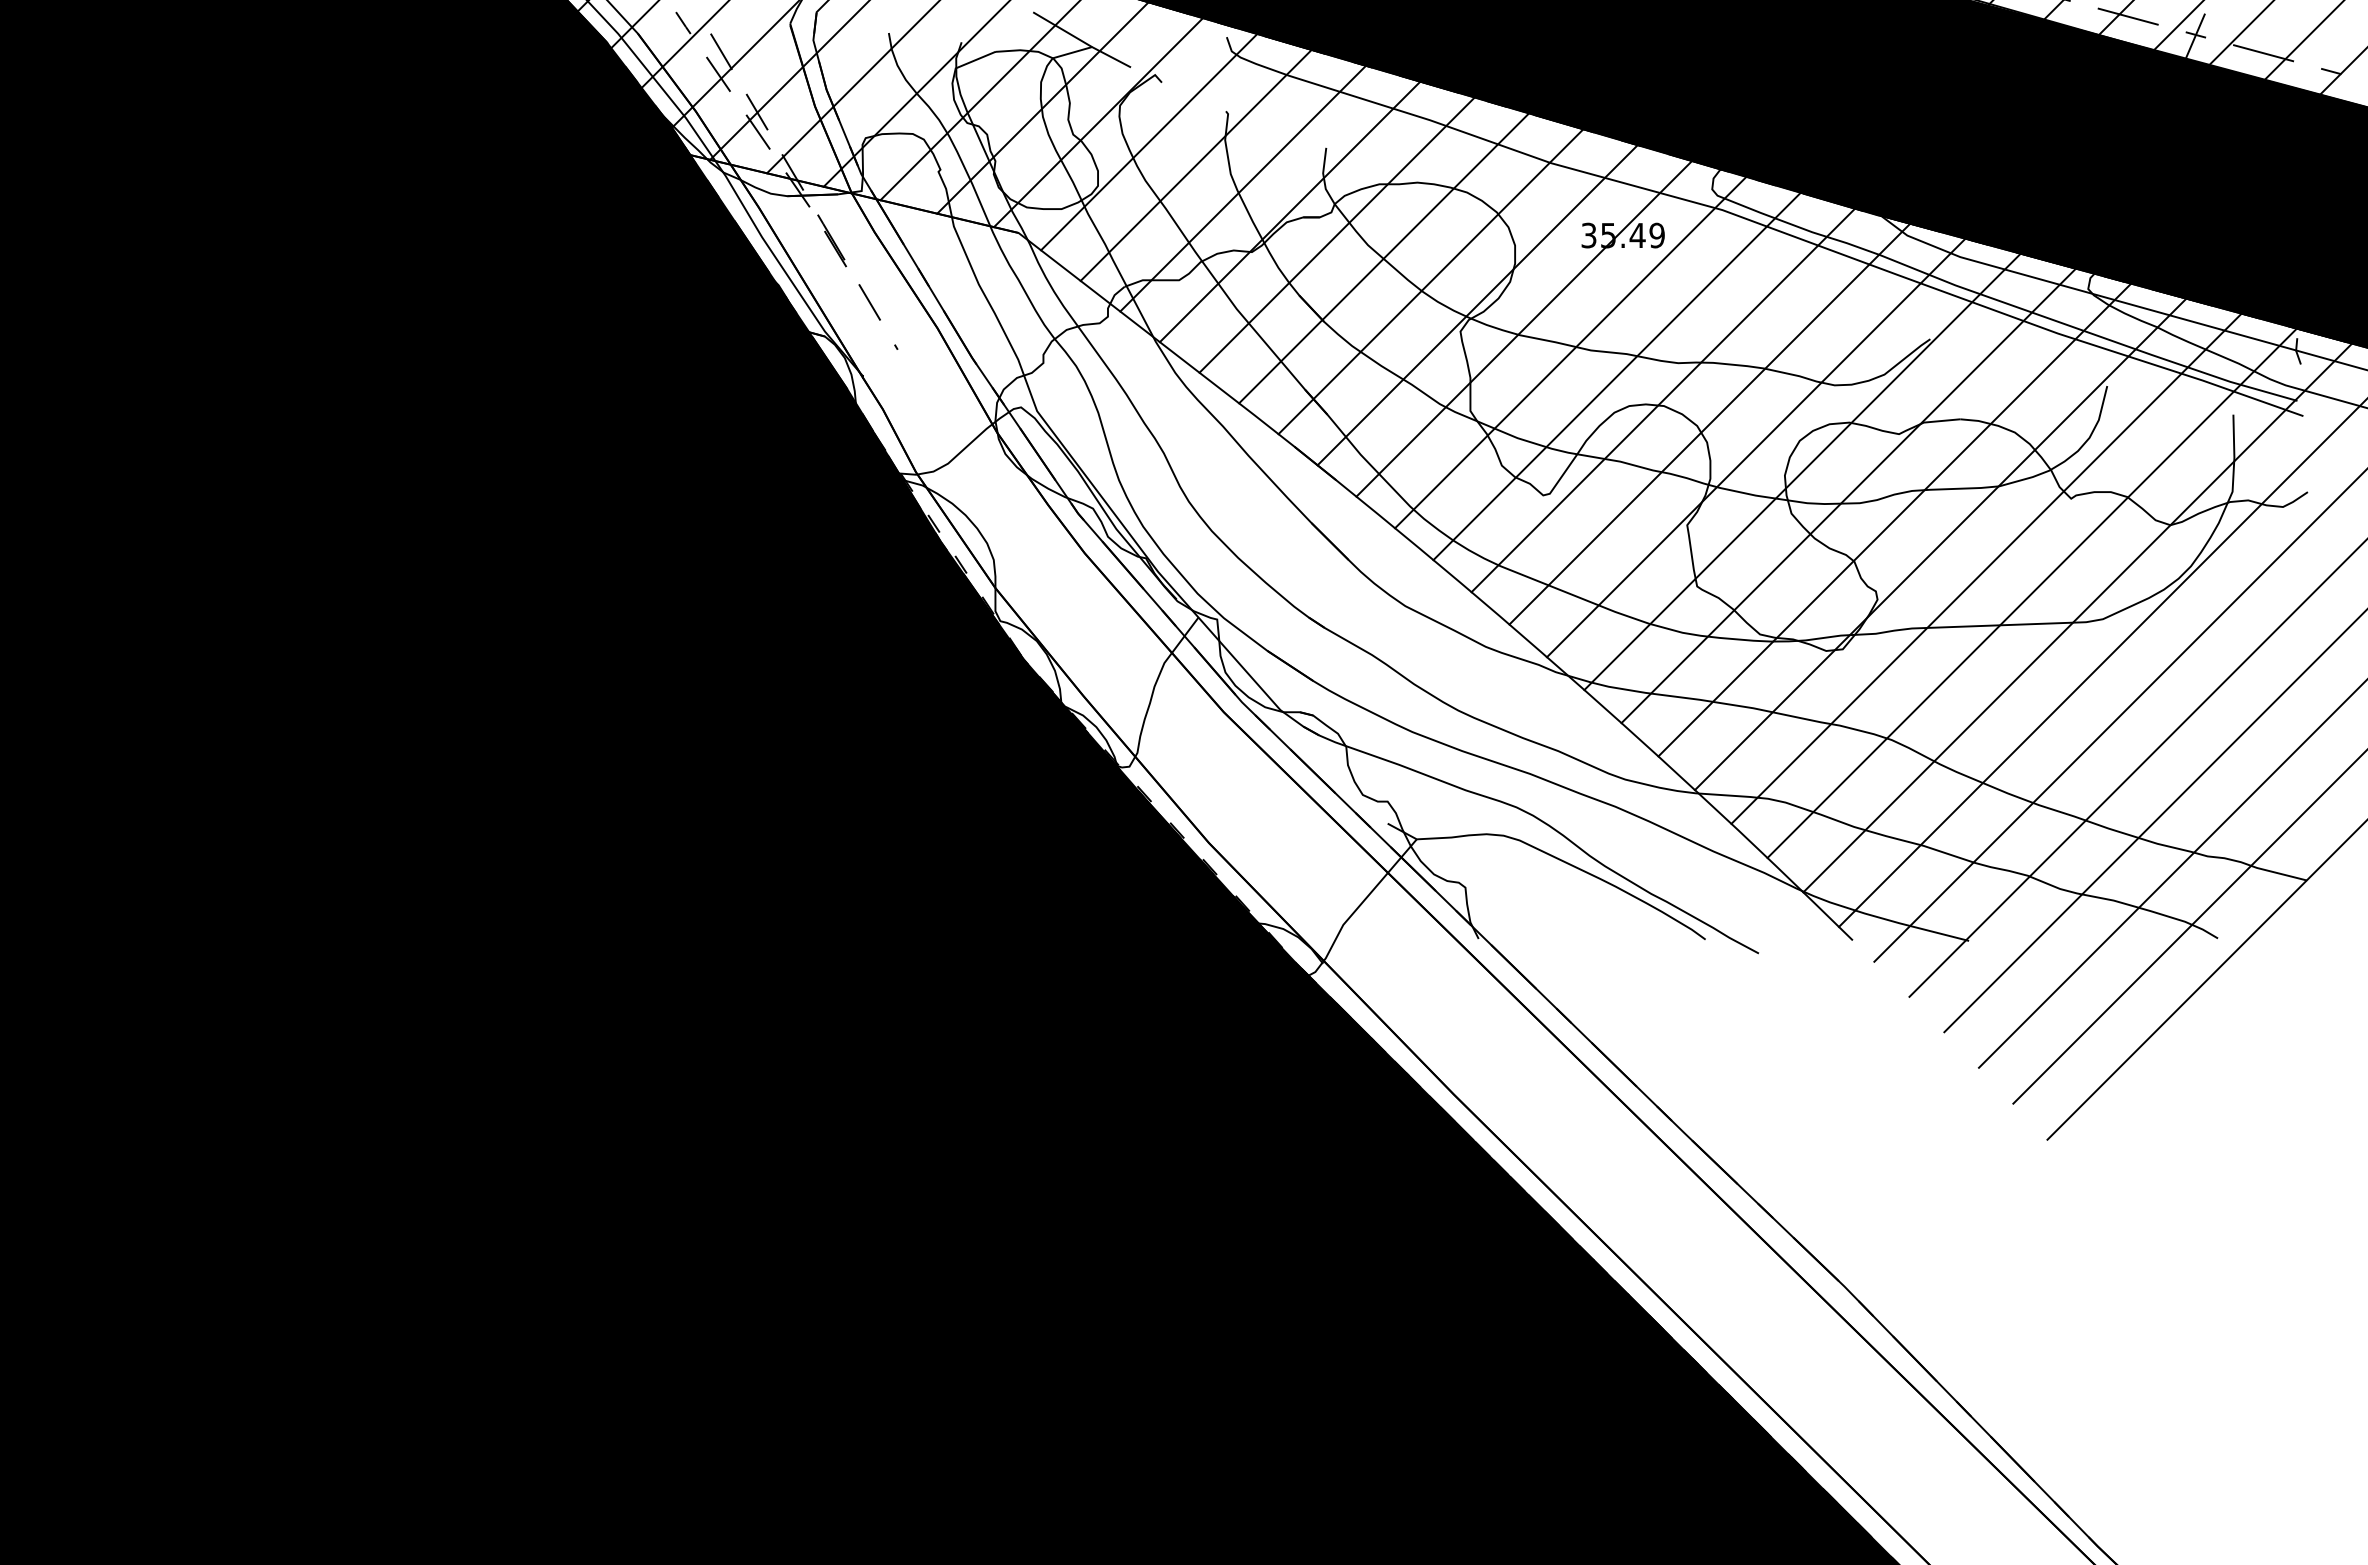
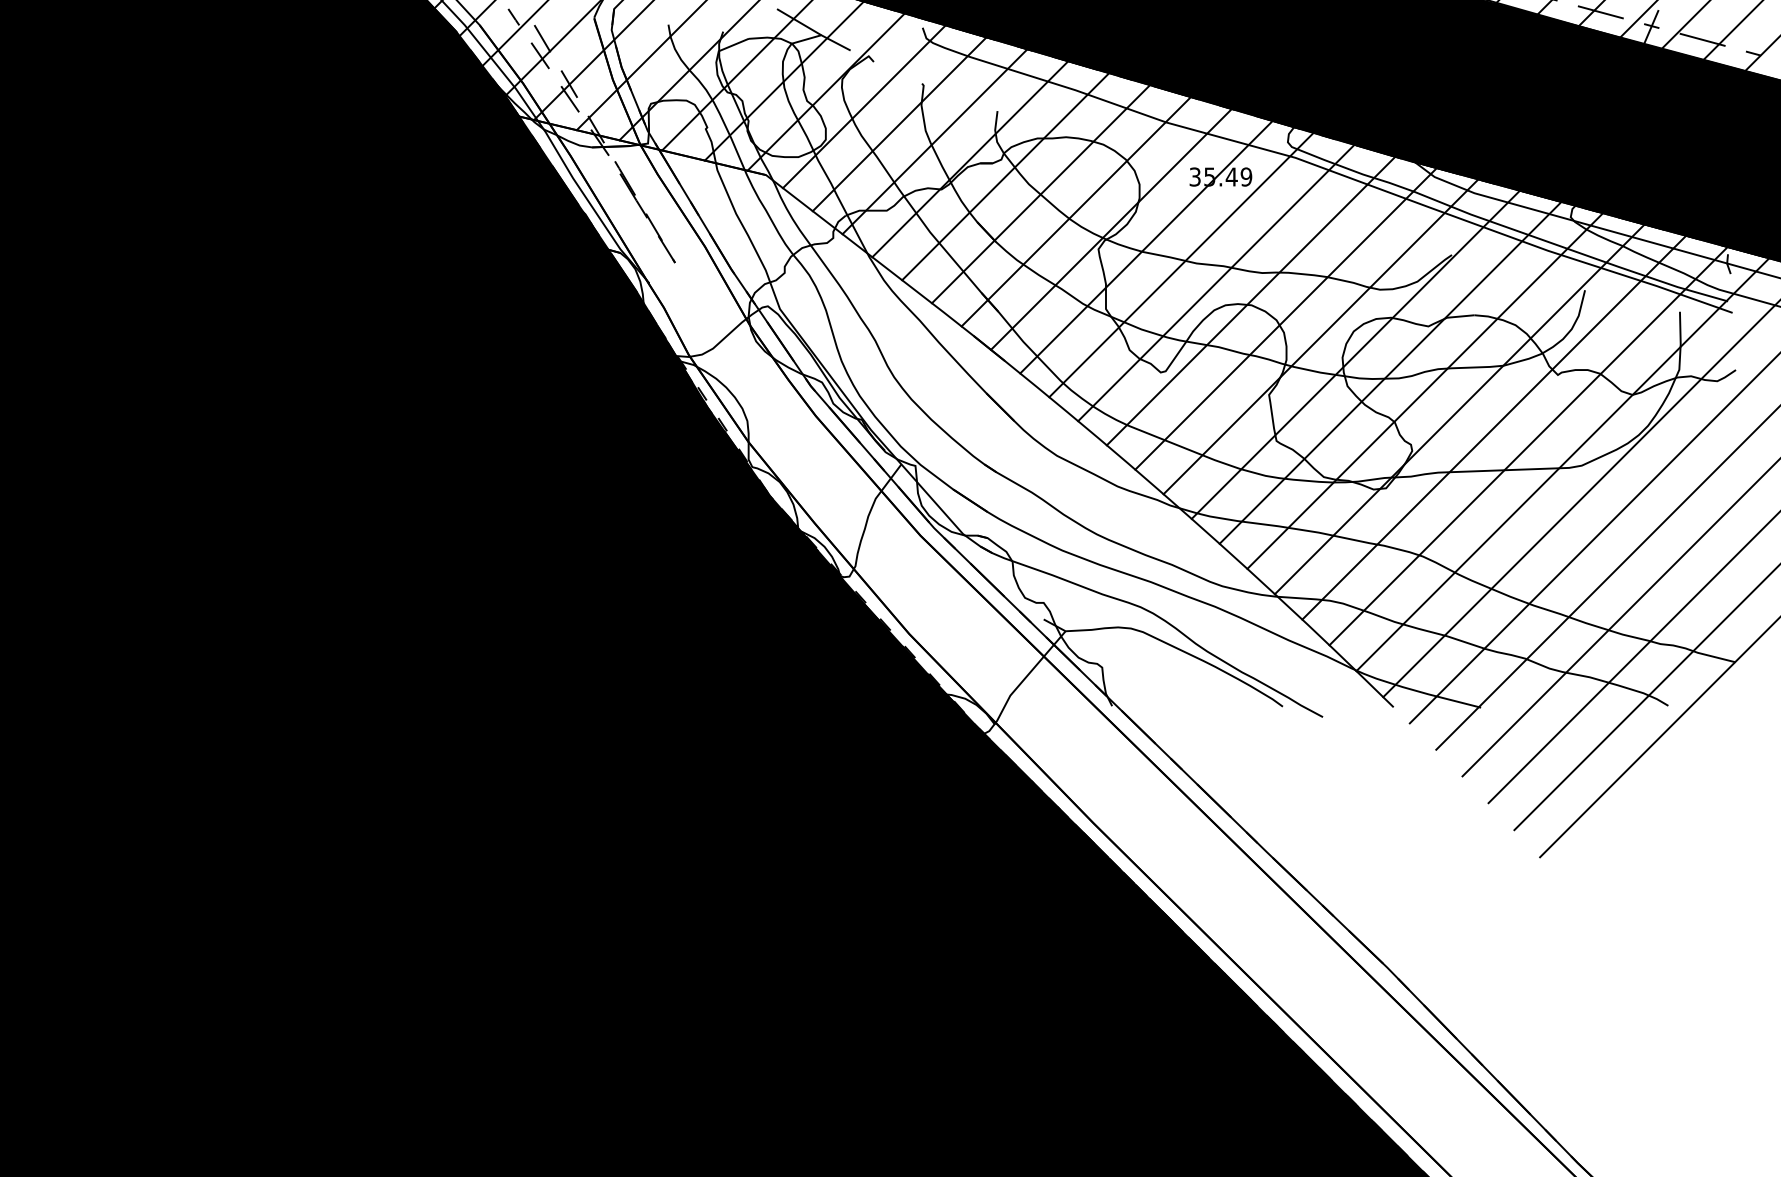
line: (871, 308) -> (655, 231), added

